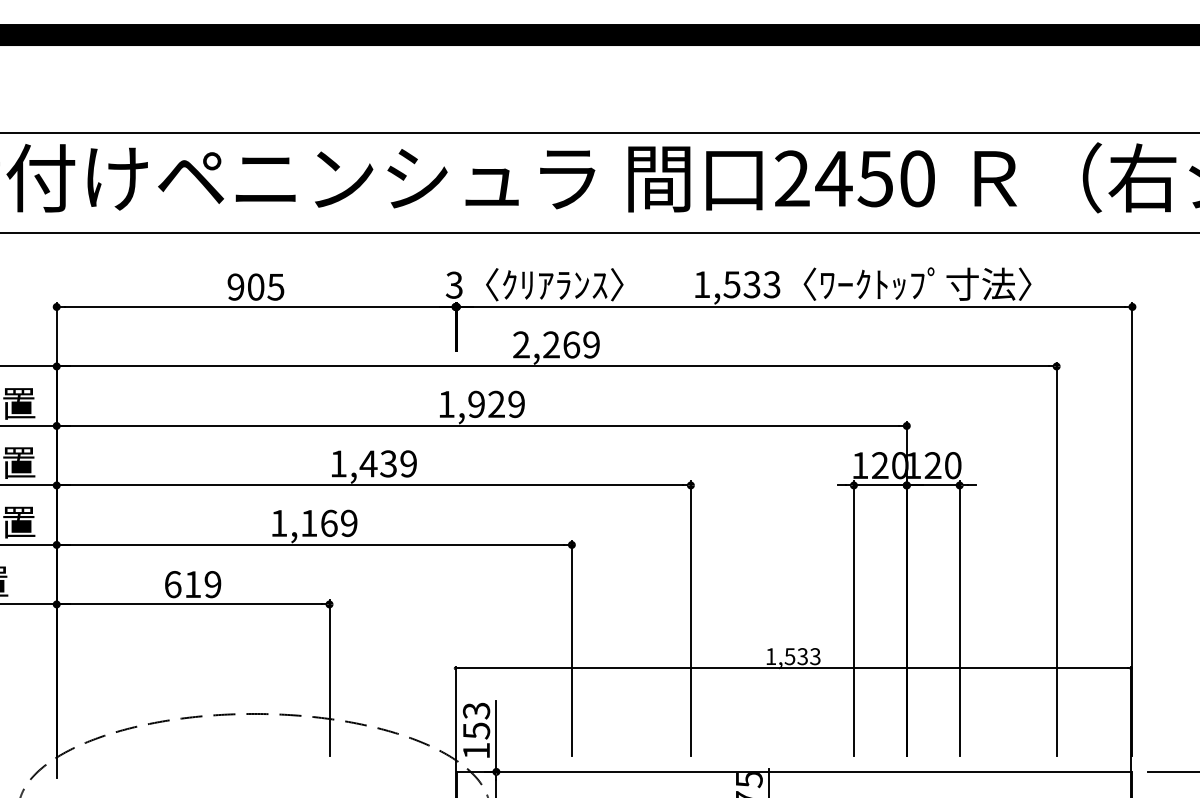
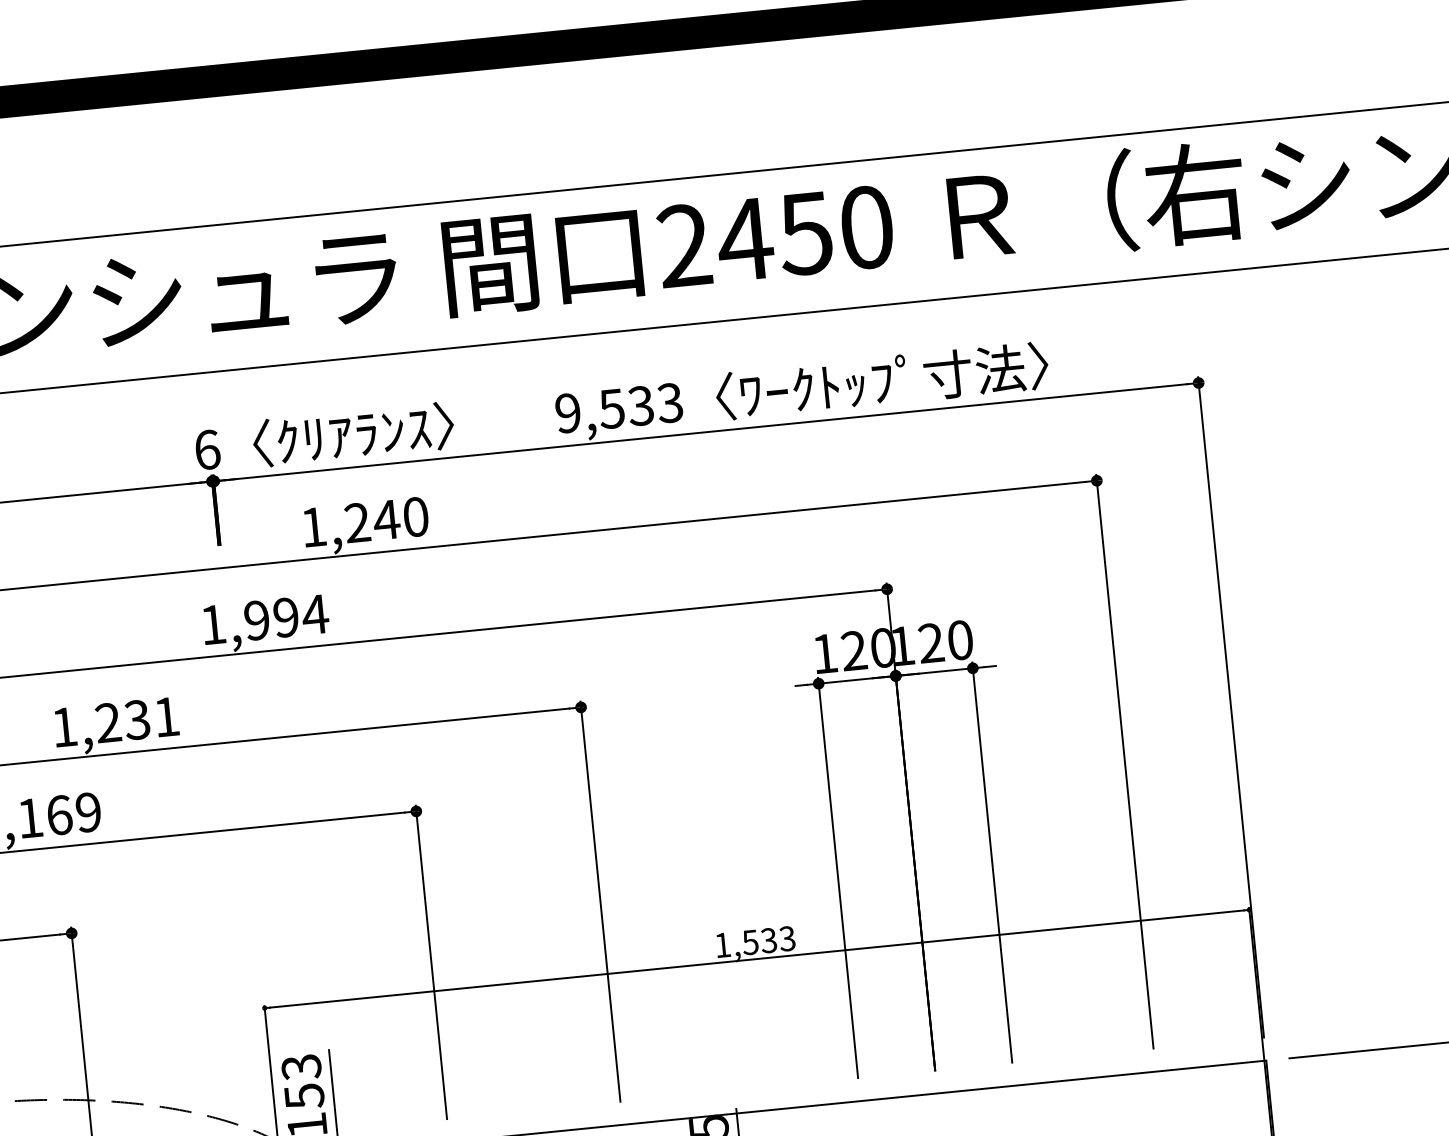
text: (453, 284) -> (205, 449), 3 -> 6
text: (701, 284) -> (567, 412), 1,533 -> 9,533
text: (556, 344) -> (364, 521), 2,269 -> 1,240
text: (506, 404) -> (300, 616), 1,929 -> 1,994
text: (387, 463) -> (135, 719), 1,439 -> 1,231

